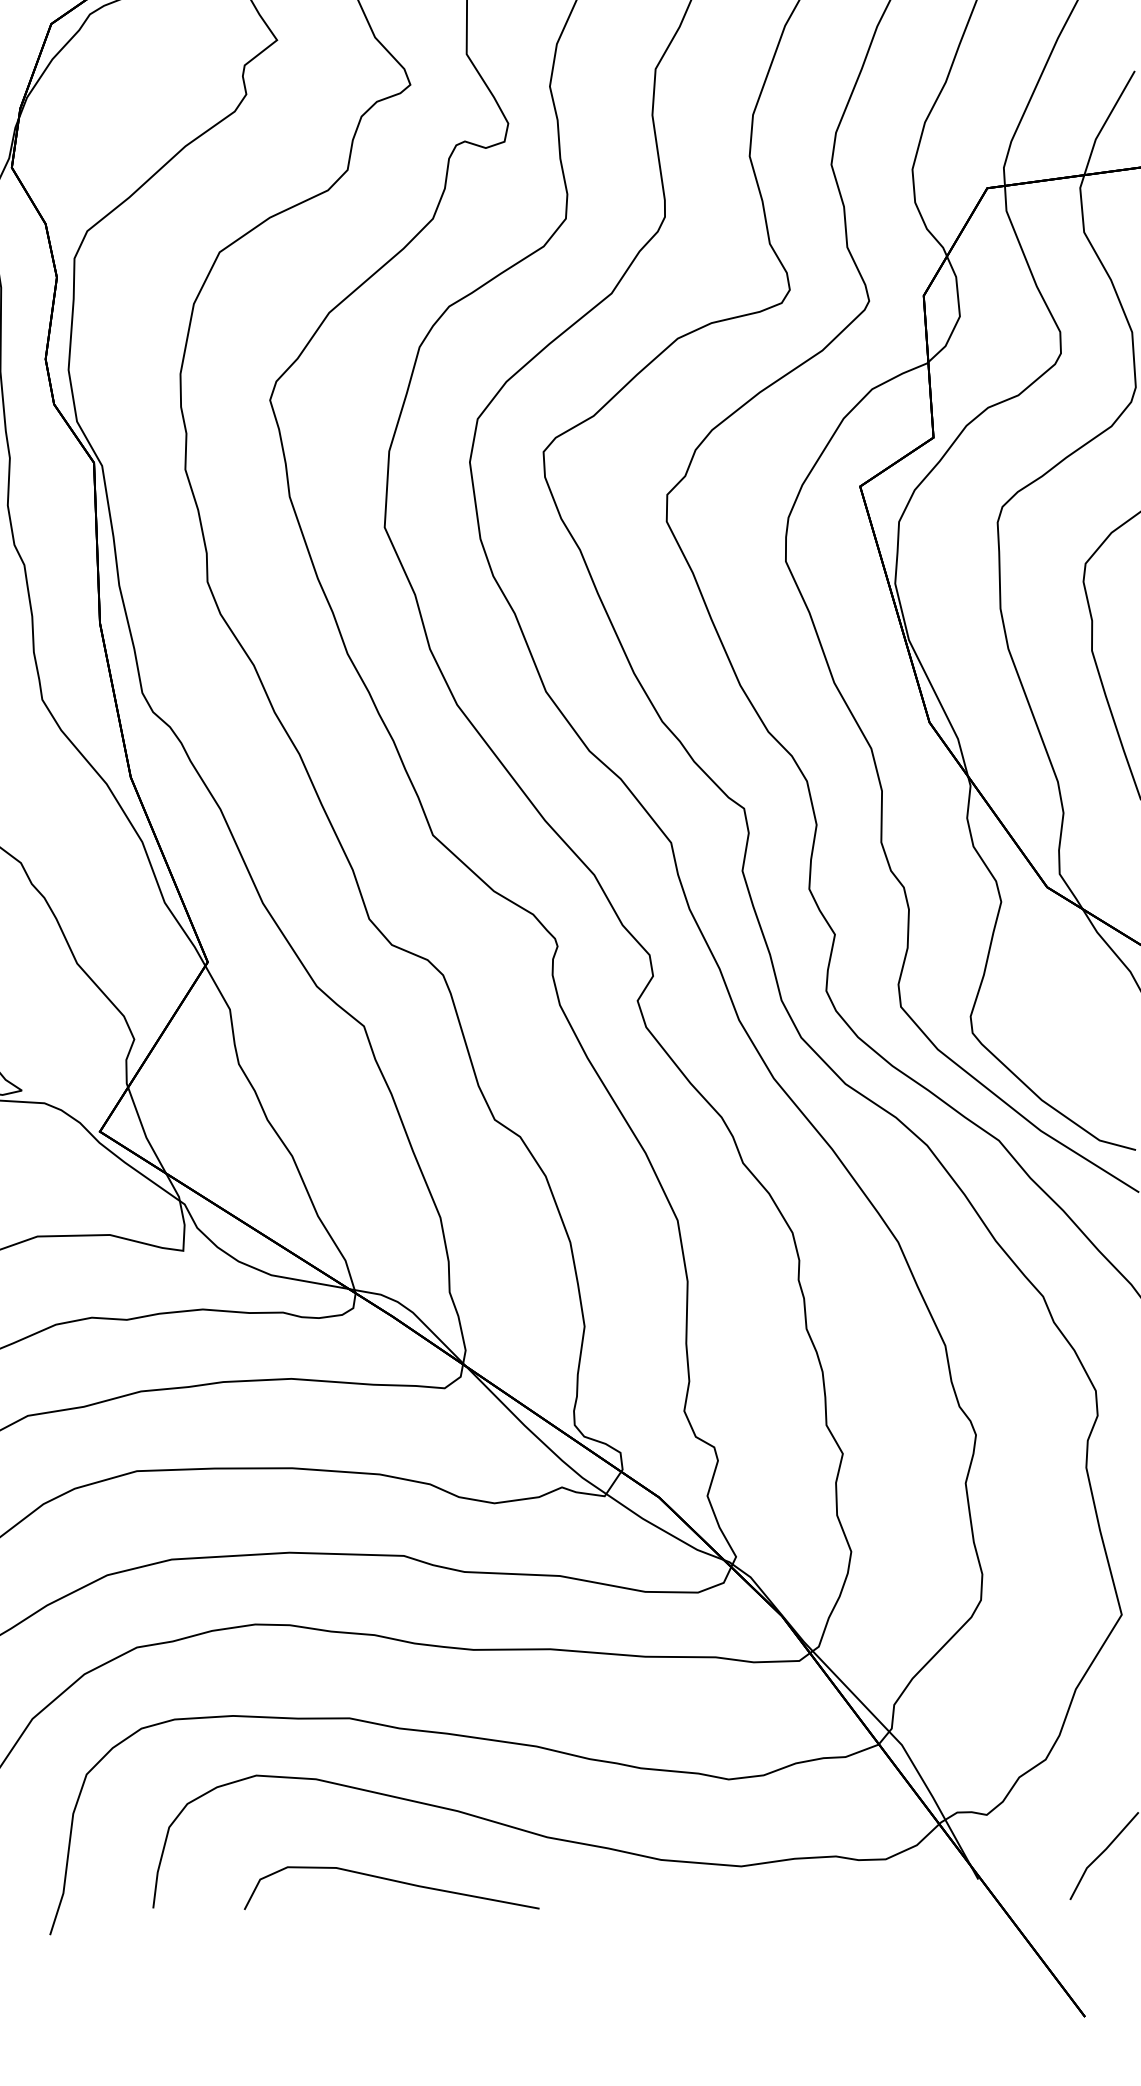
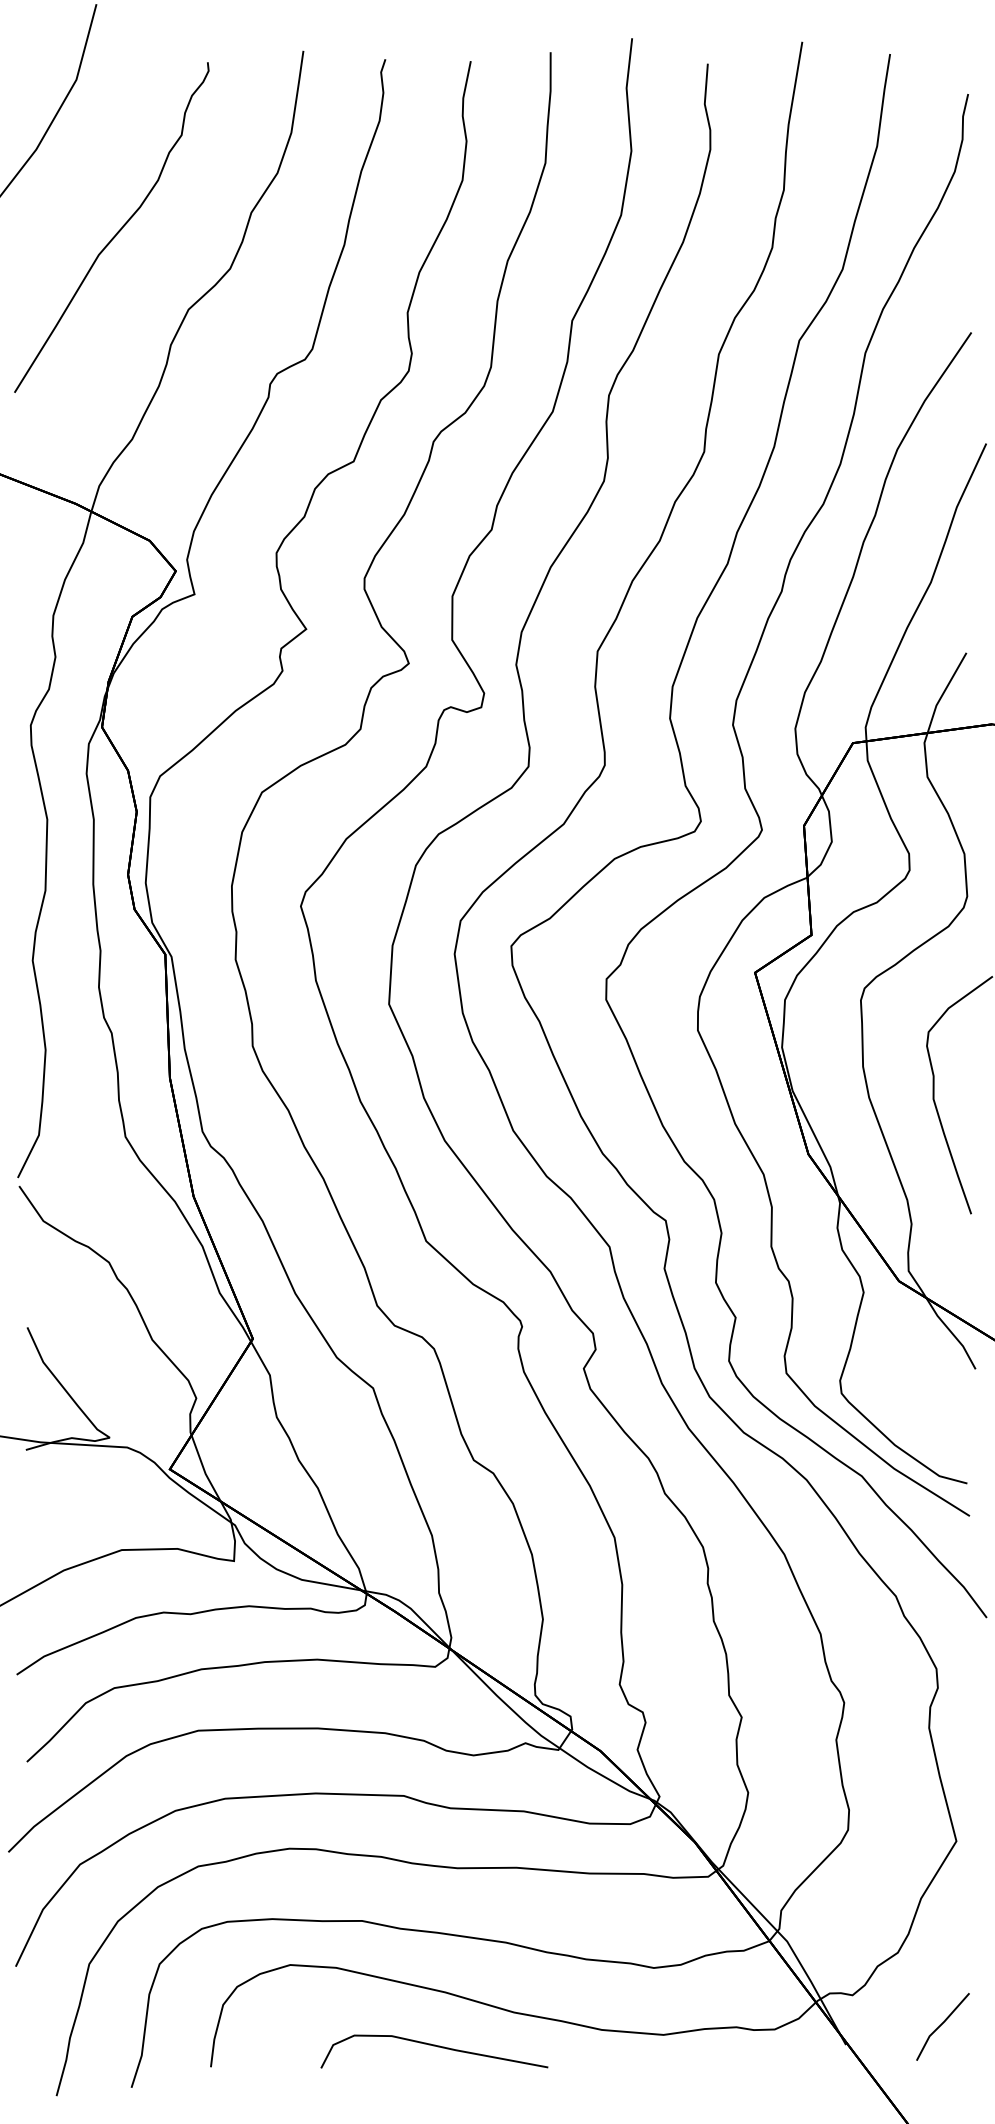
curve: (391, 1881) -> (434, 2046), moved

